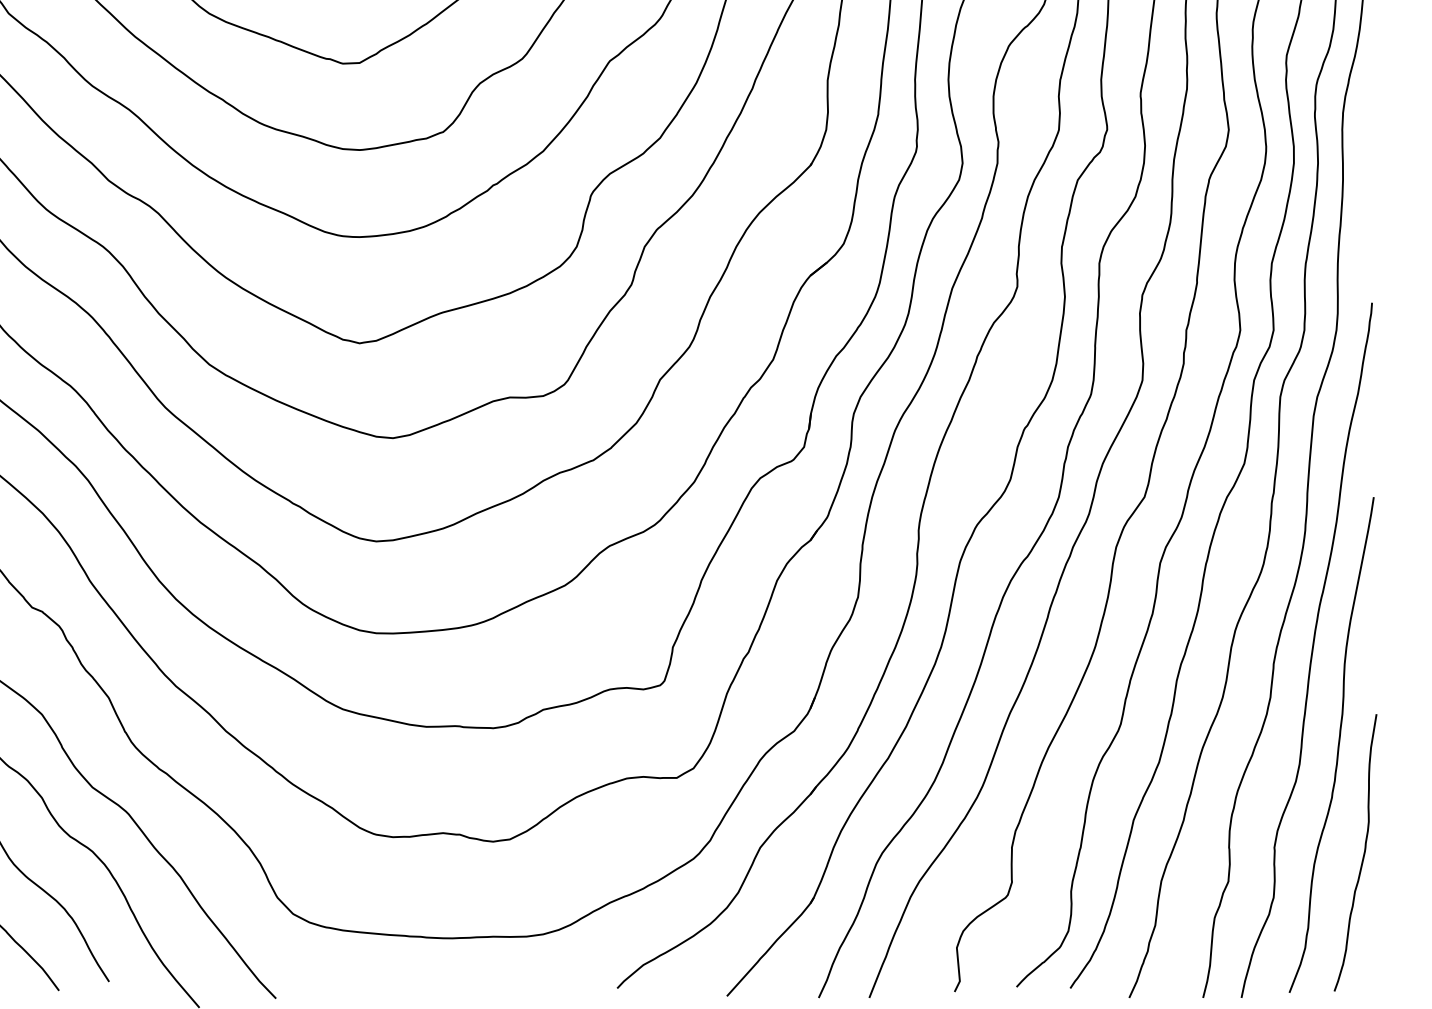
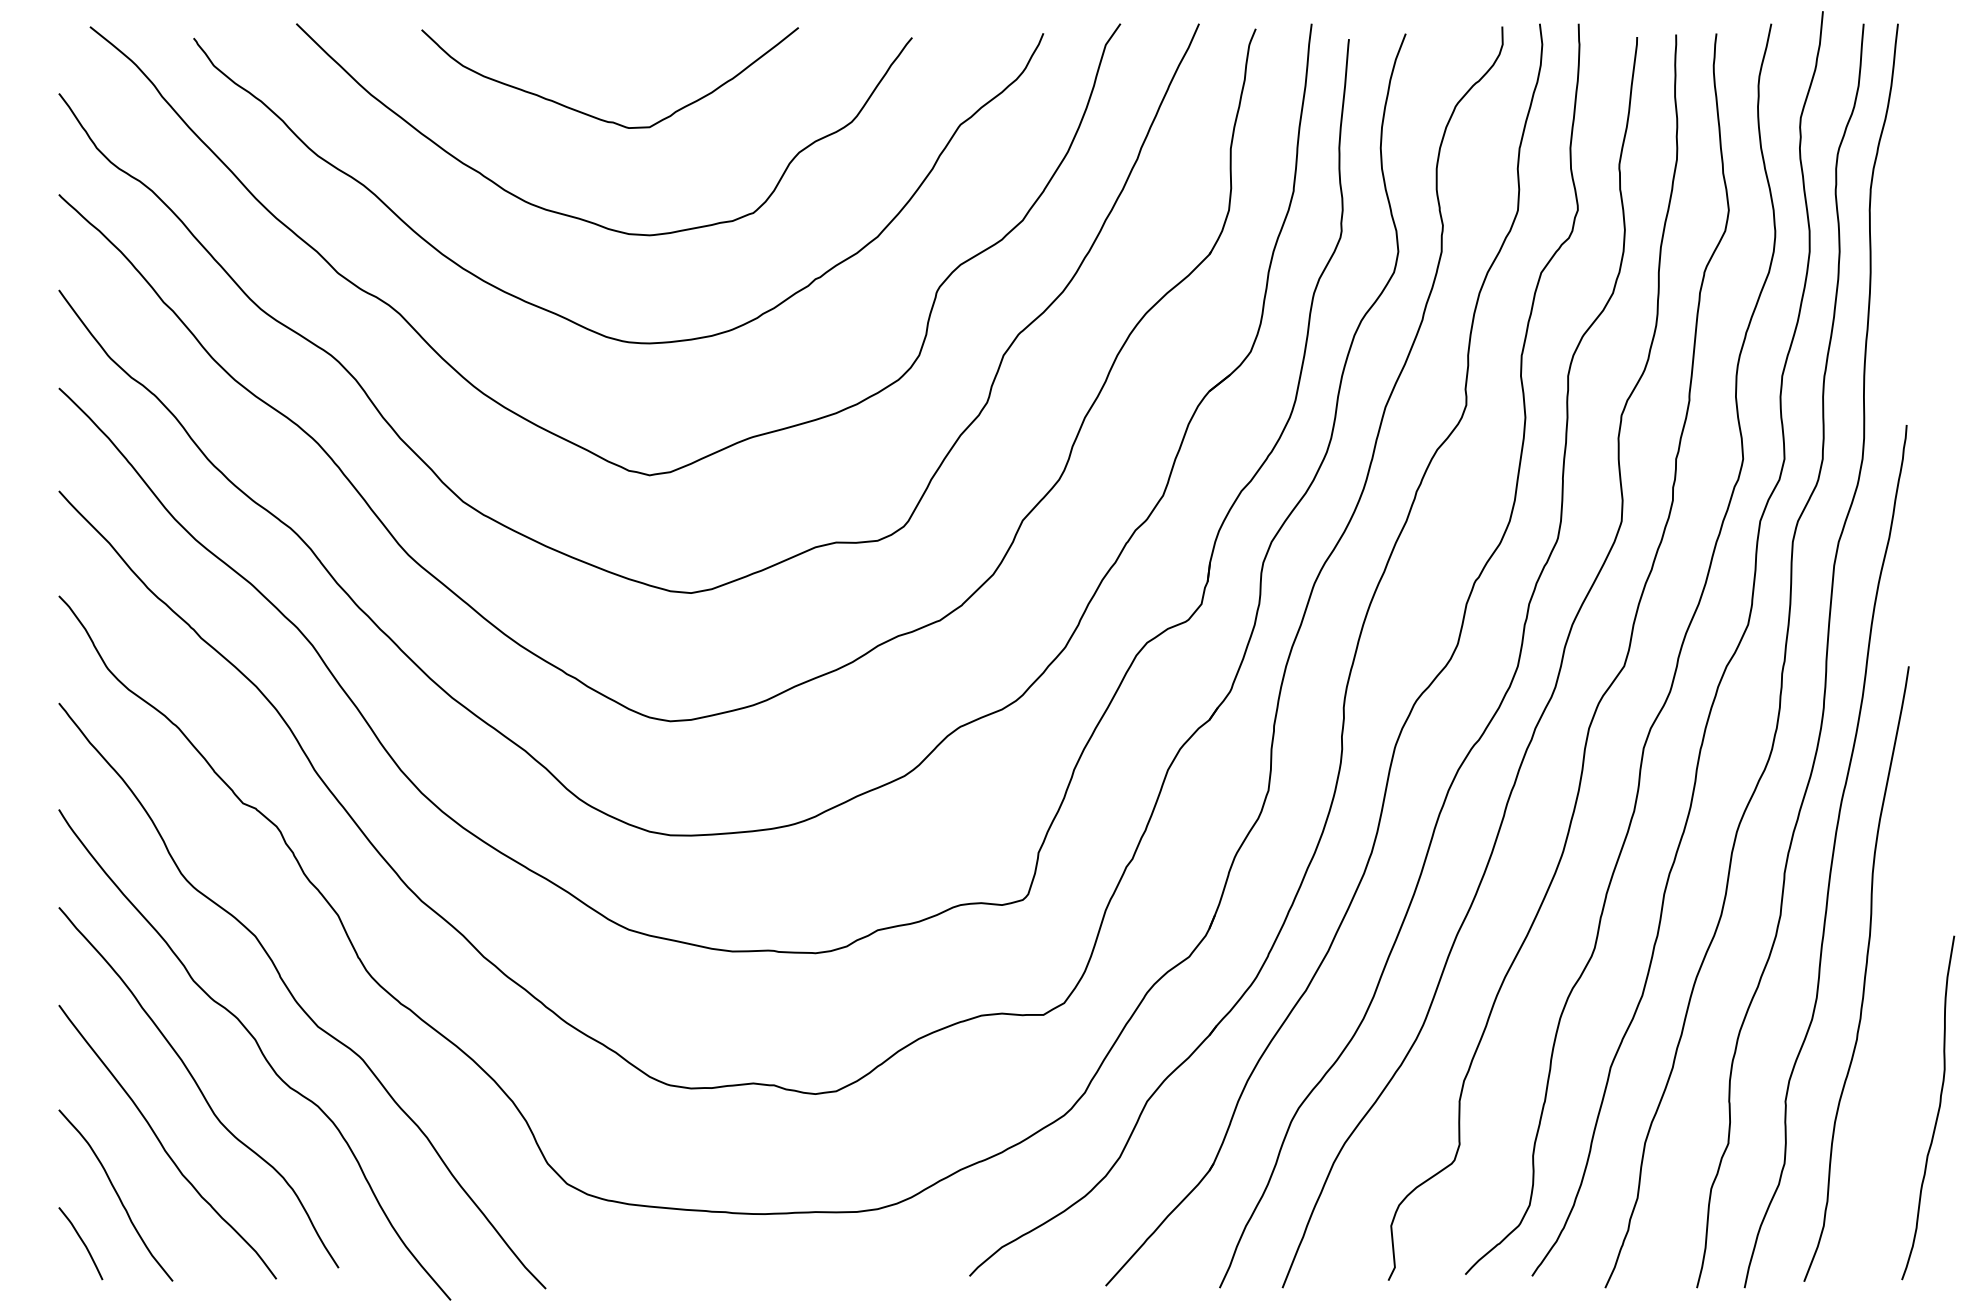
curve: (1363, 855) -> (1937, 1111), moved

